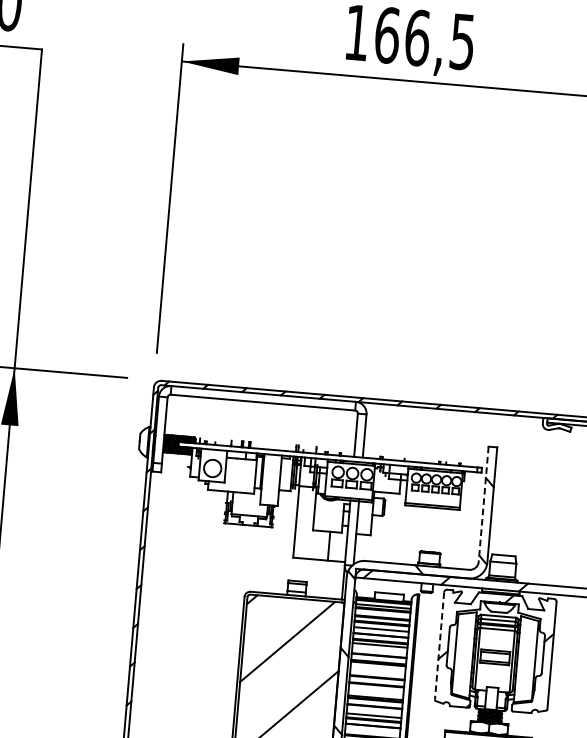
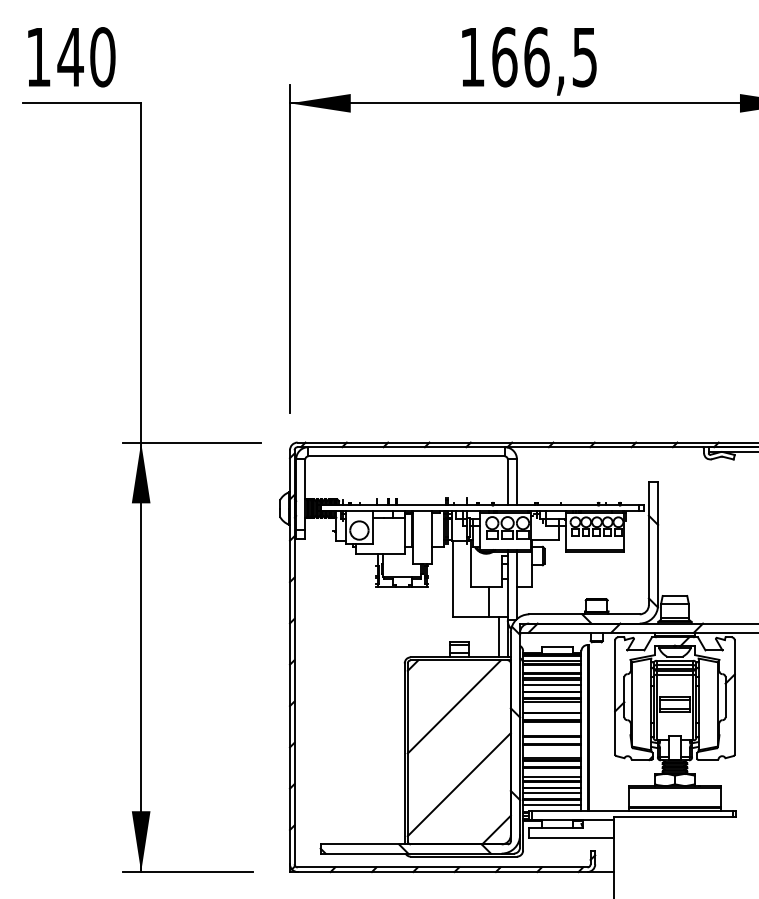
line: (483, 504) -> (648, 544), dashed -> solid
line: (334, 580) -> (498, 637), added
line: (439, 646) -> (615, 698), dashed -> solid
line: (373, 730) -> (552, 792), added

